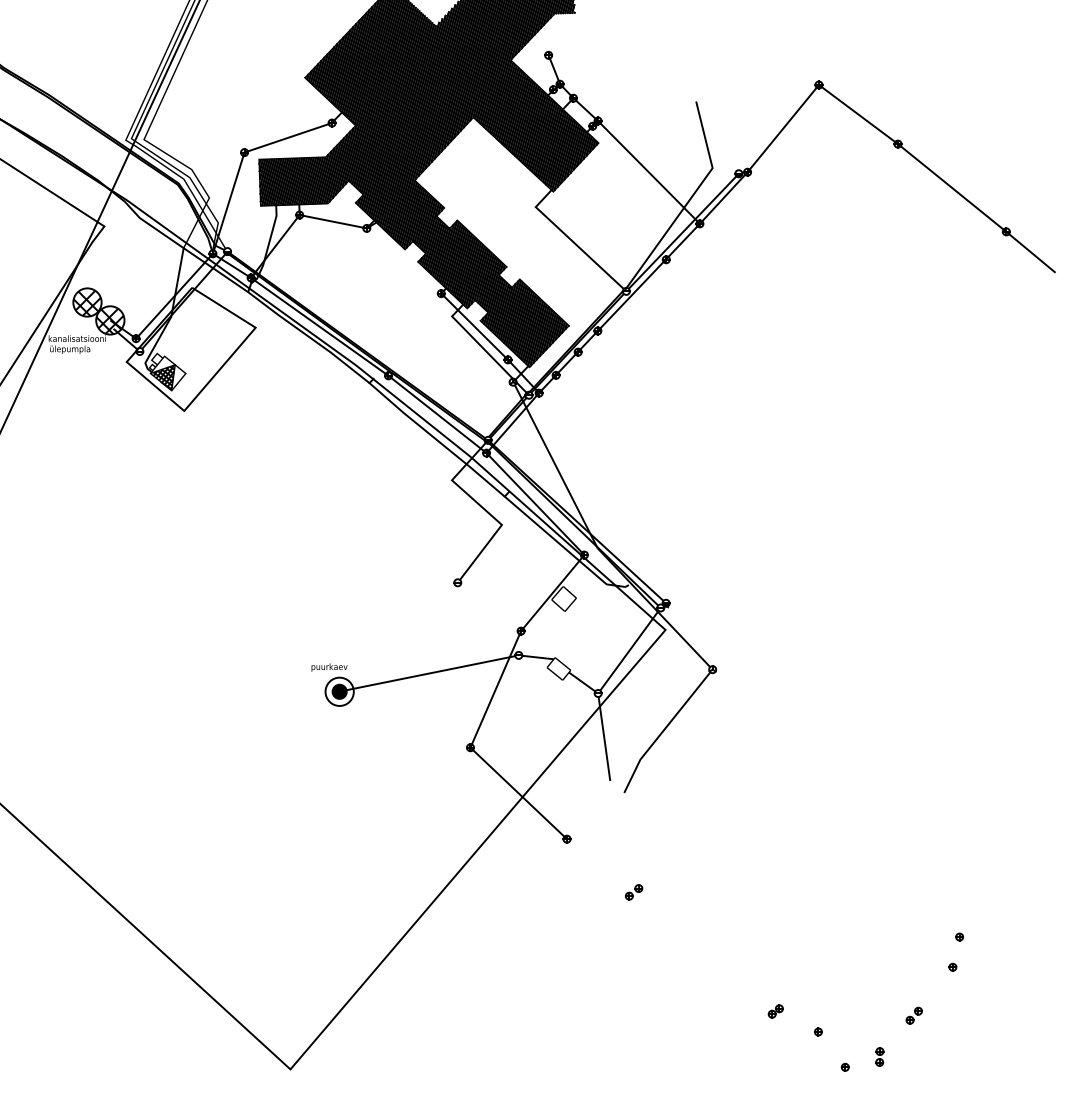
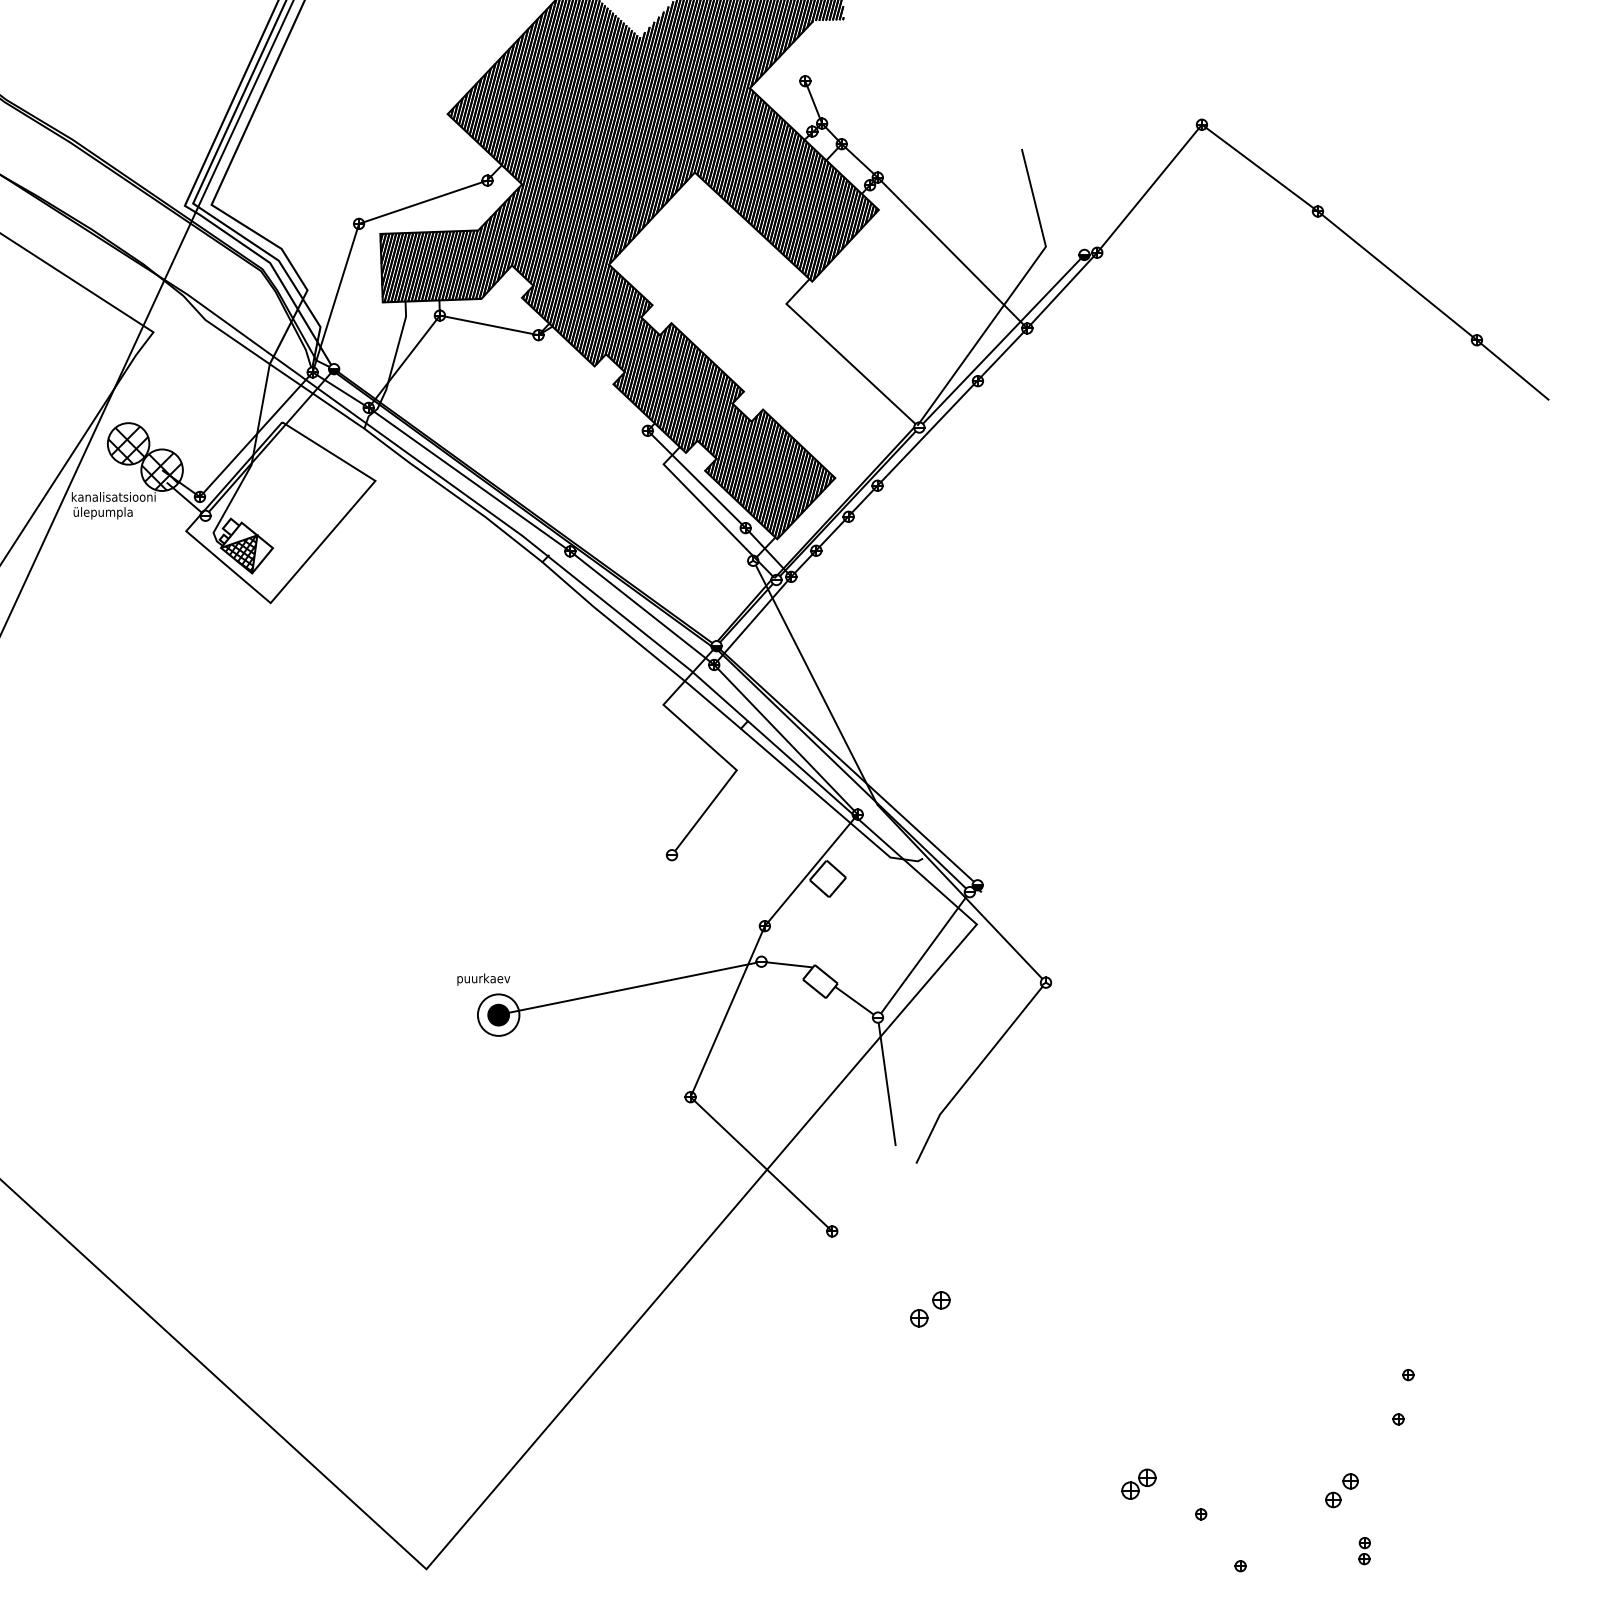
part: (634, 892) -> (931, 1309), size x1.6
part: (775, 1011) -> (1138, 1484), size x1.6
part: (913, 1015) -> (1340, 1490), size x1.4
part: (879, 1056) -> (1364, 1550), moved

